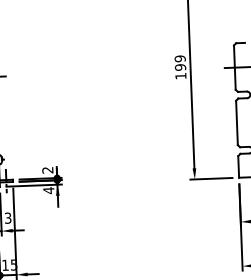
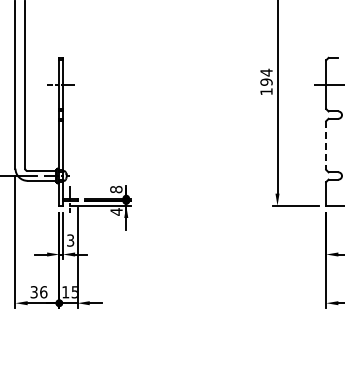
text: (180, 58) -> (266, 72), 199 -> 194
line: (237, 123) -> (326, 146), solid -> dashed
text: (48, 170) -> (116, 189), 2 -> 8

